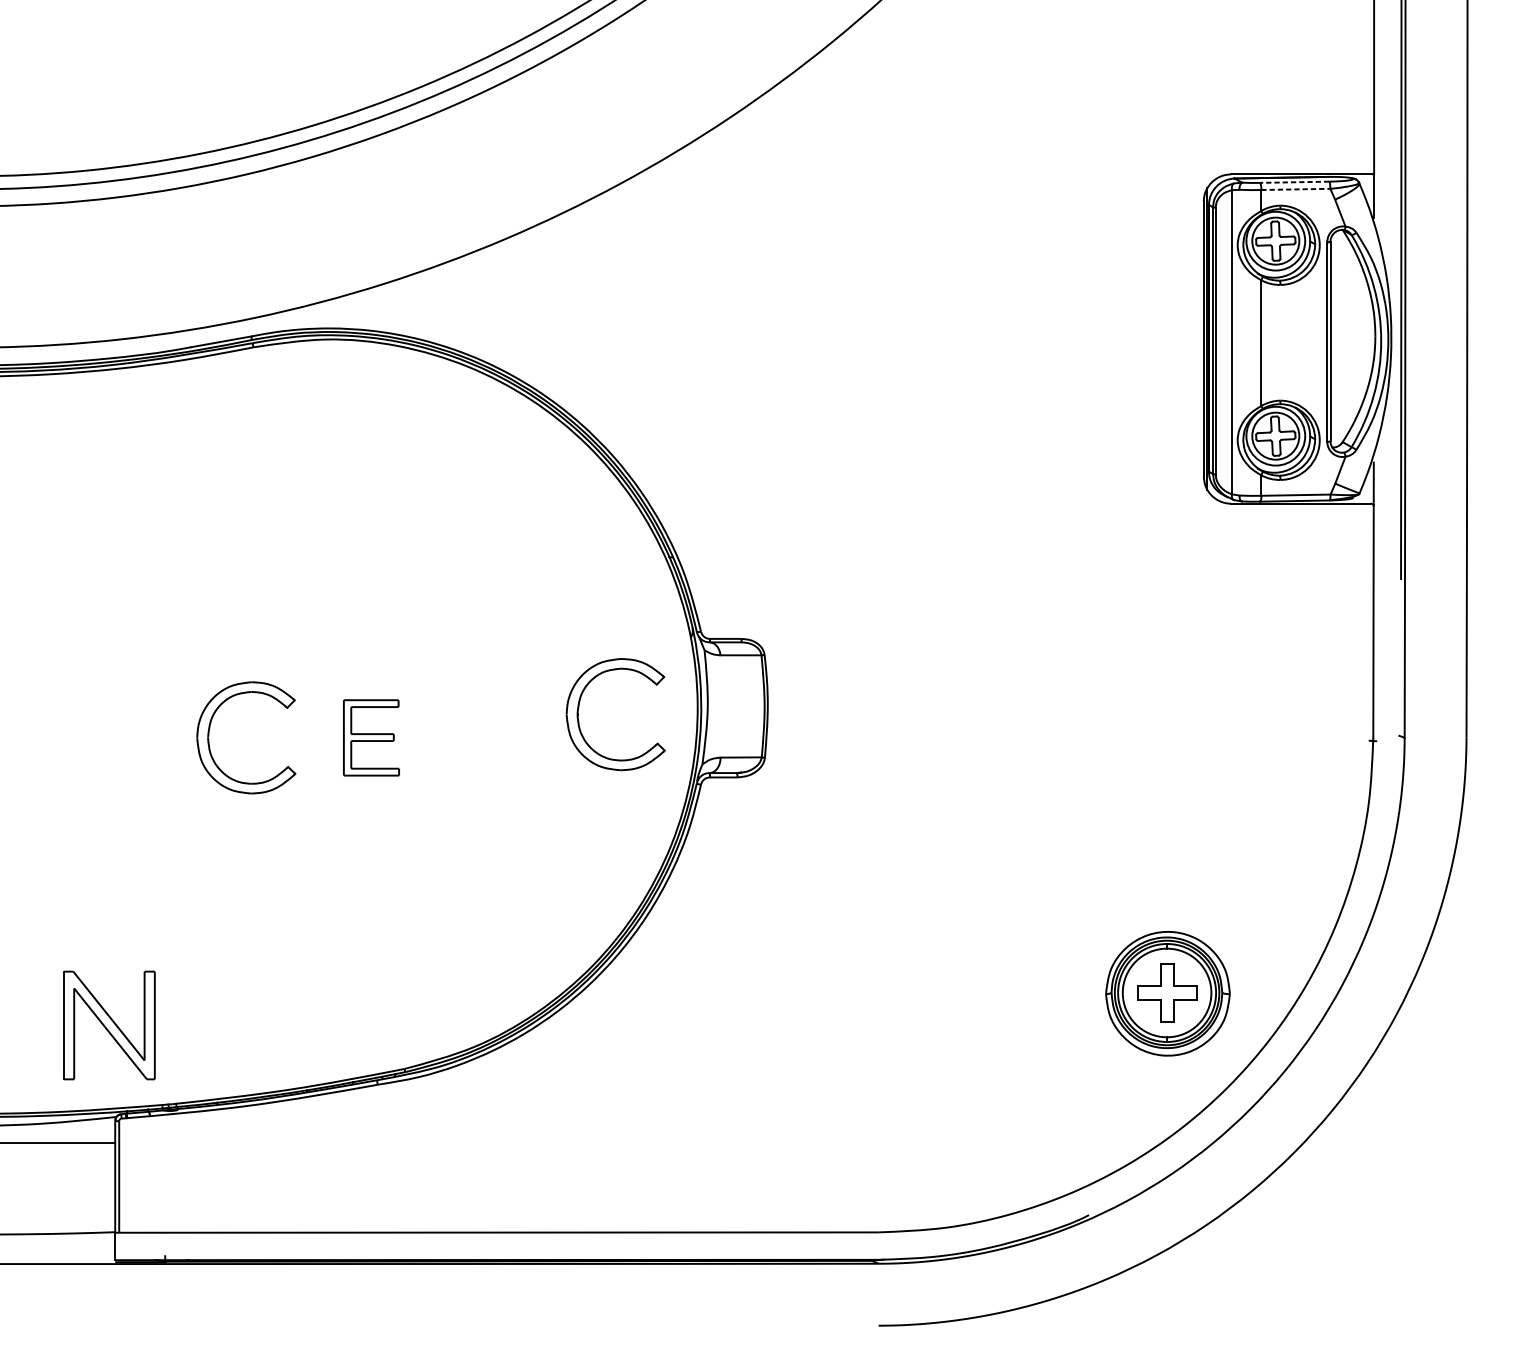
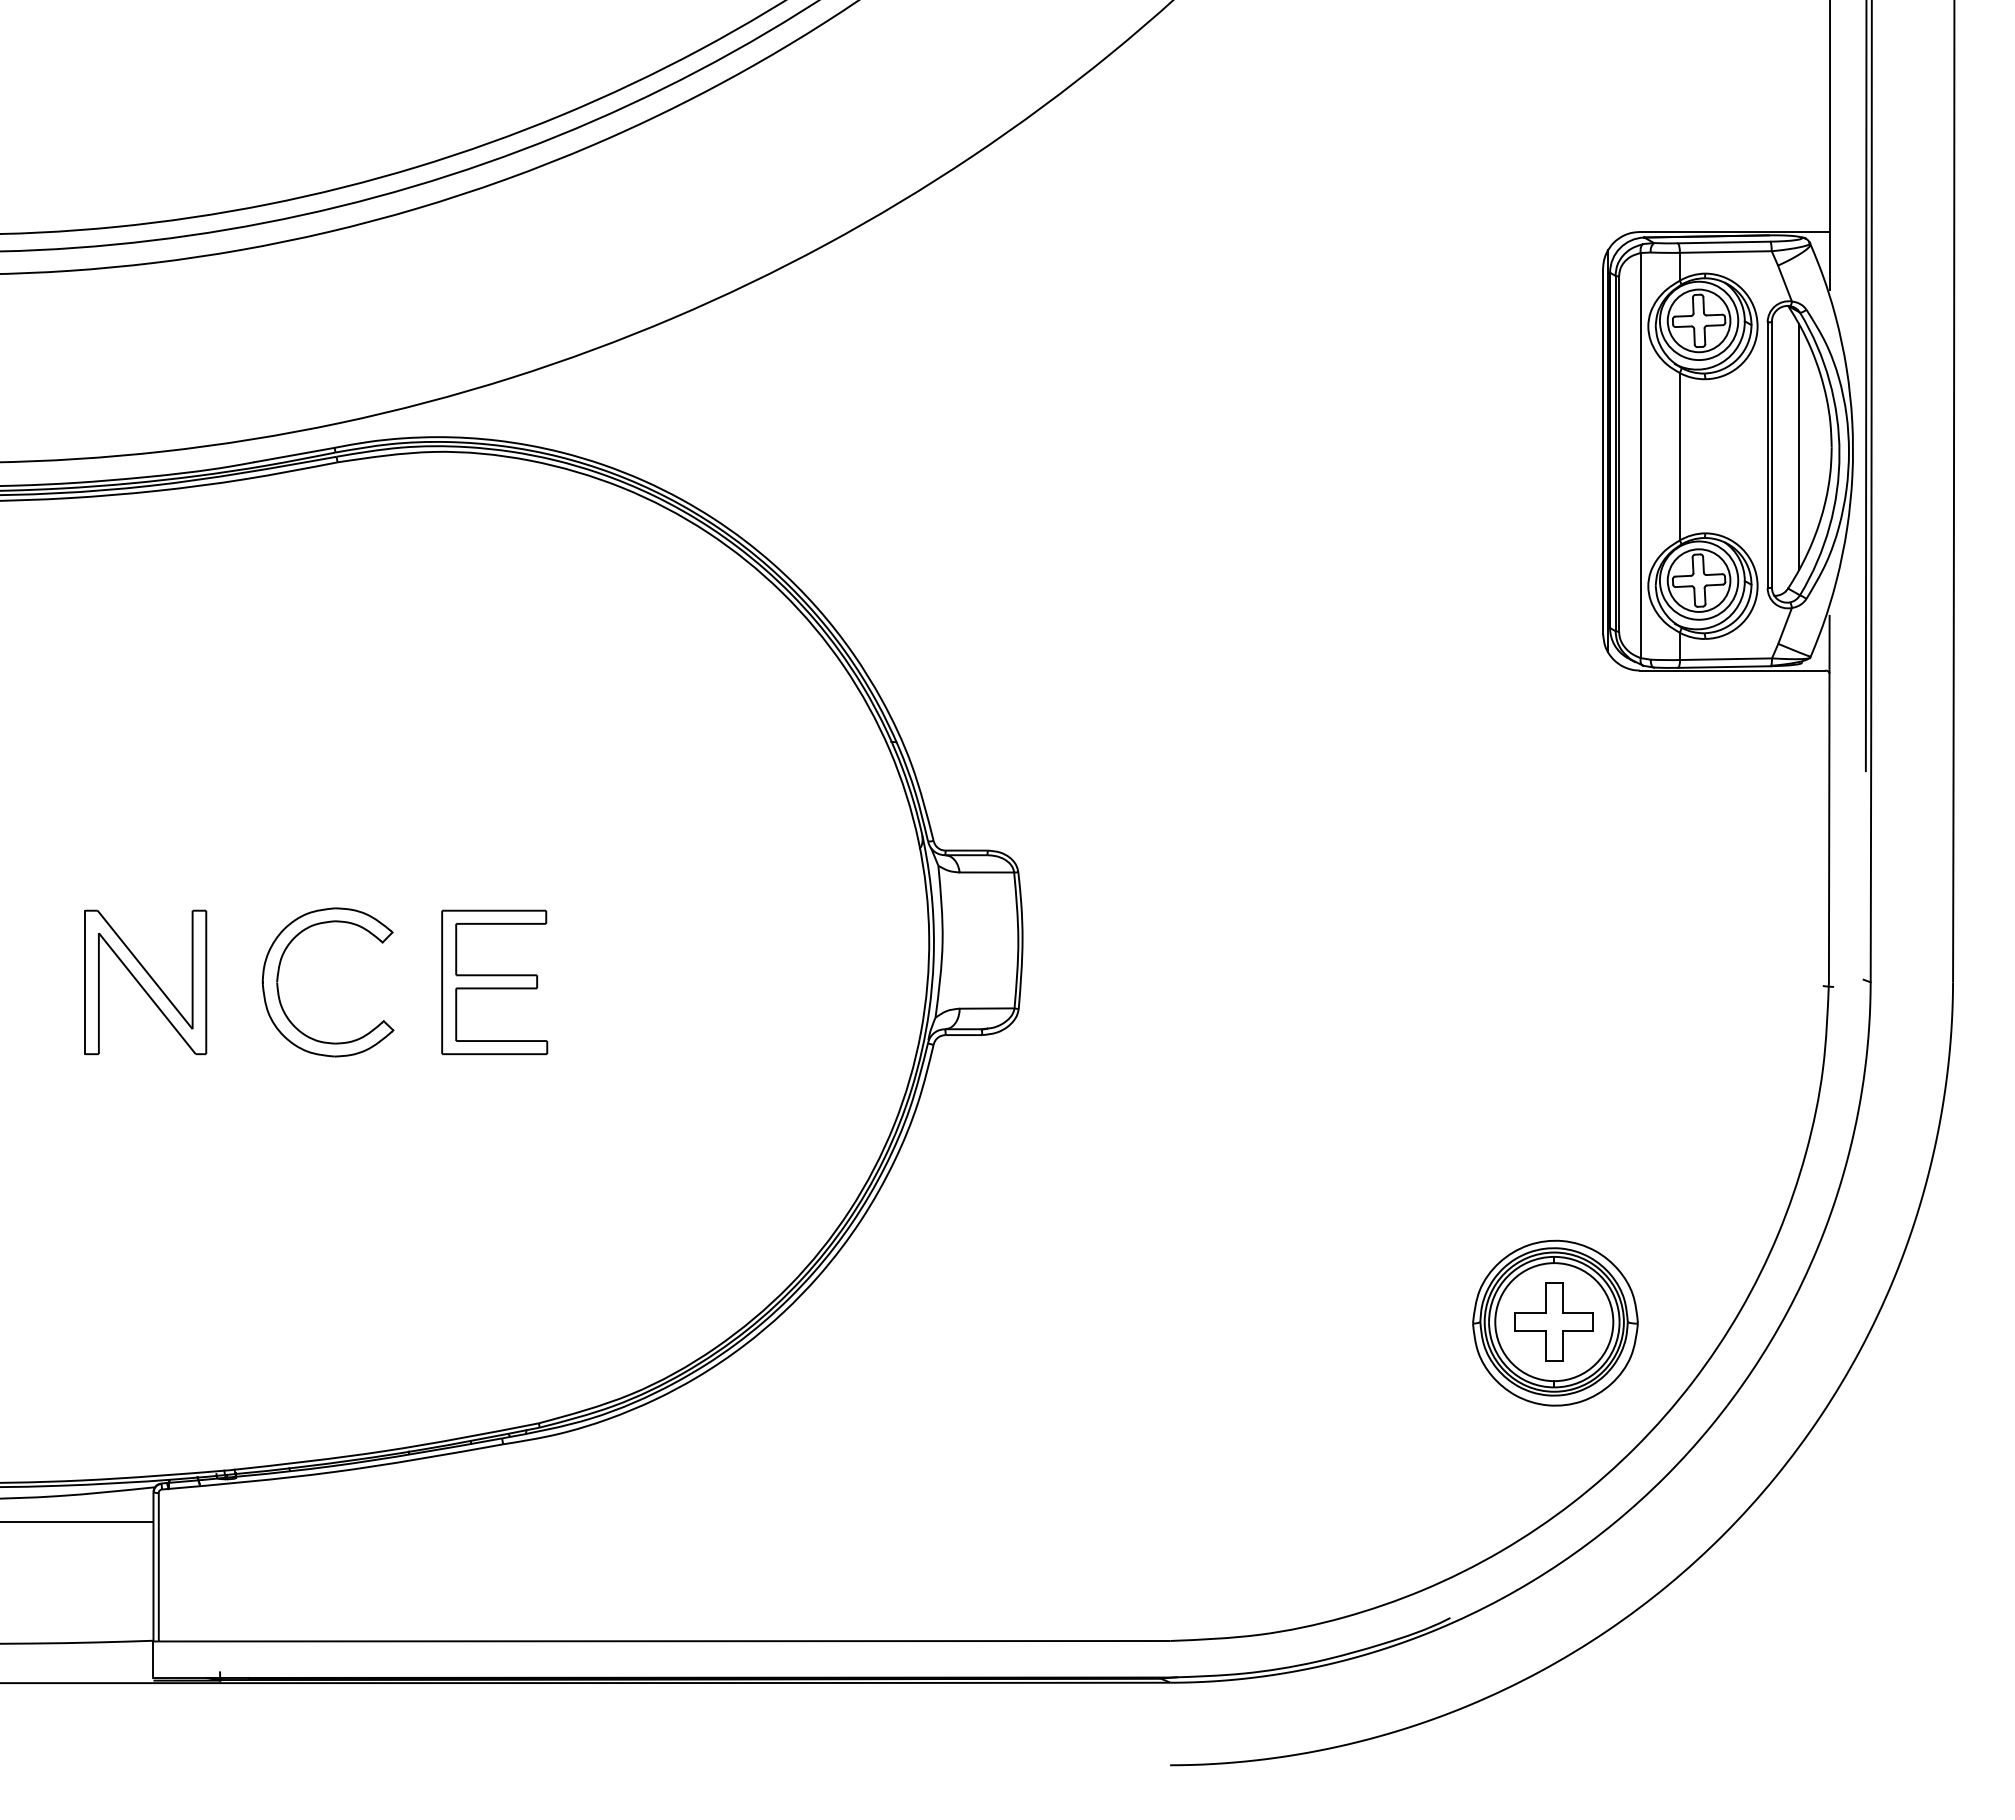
line: (1294, 182) -> (1724, 242), dashed -> solid
line: (1295, 189) -> (1725, 252), dashed -> solid
line: (1351, 336) -> (1799, 447), added
part: (578, 713) -> (770, 950), removed
part: (371, 737) -> (494, 982), size x1.43
part: (109, 1025) -> (145, 982), moved

